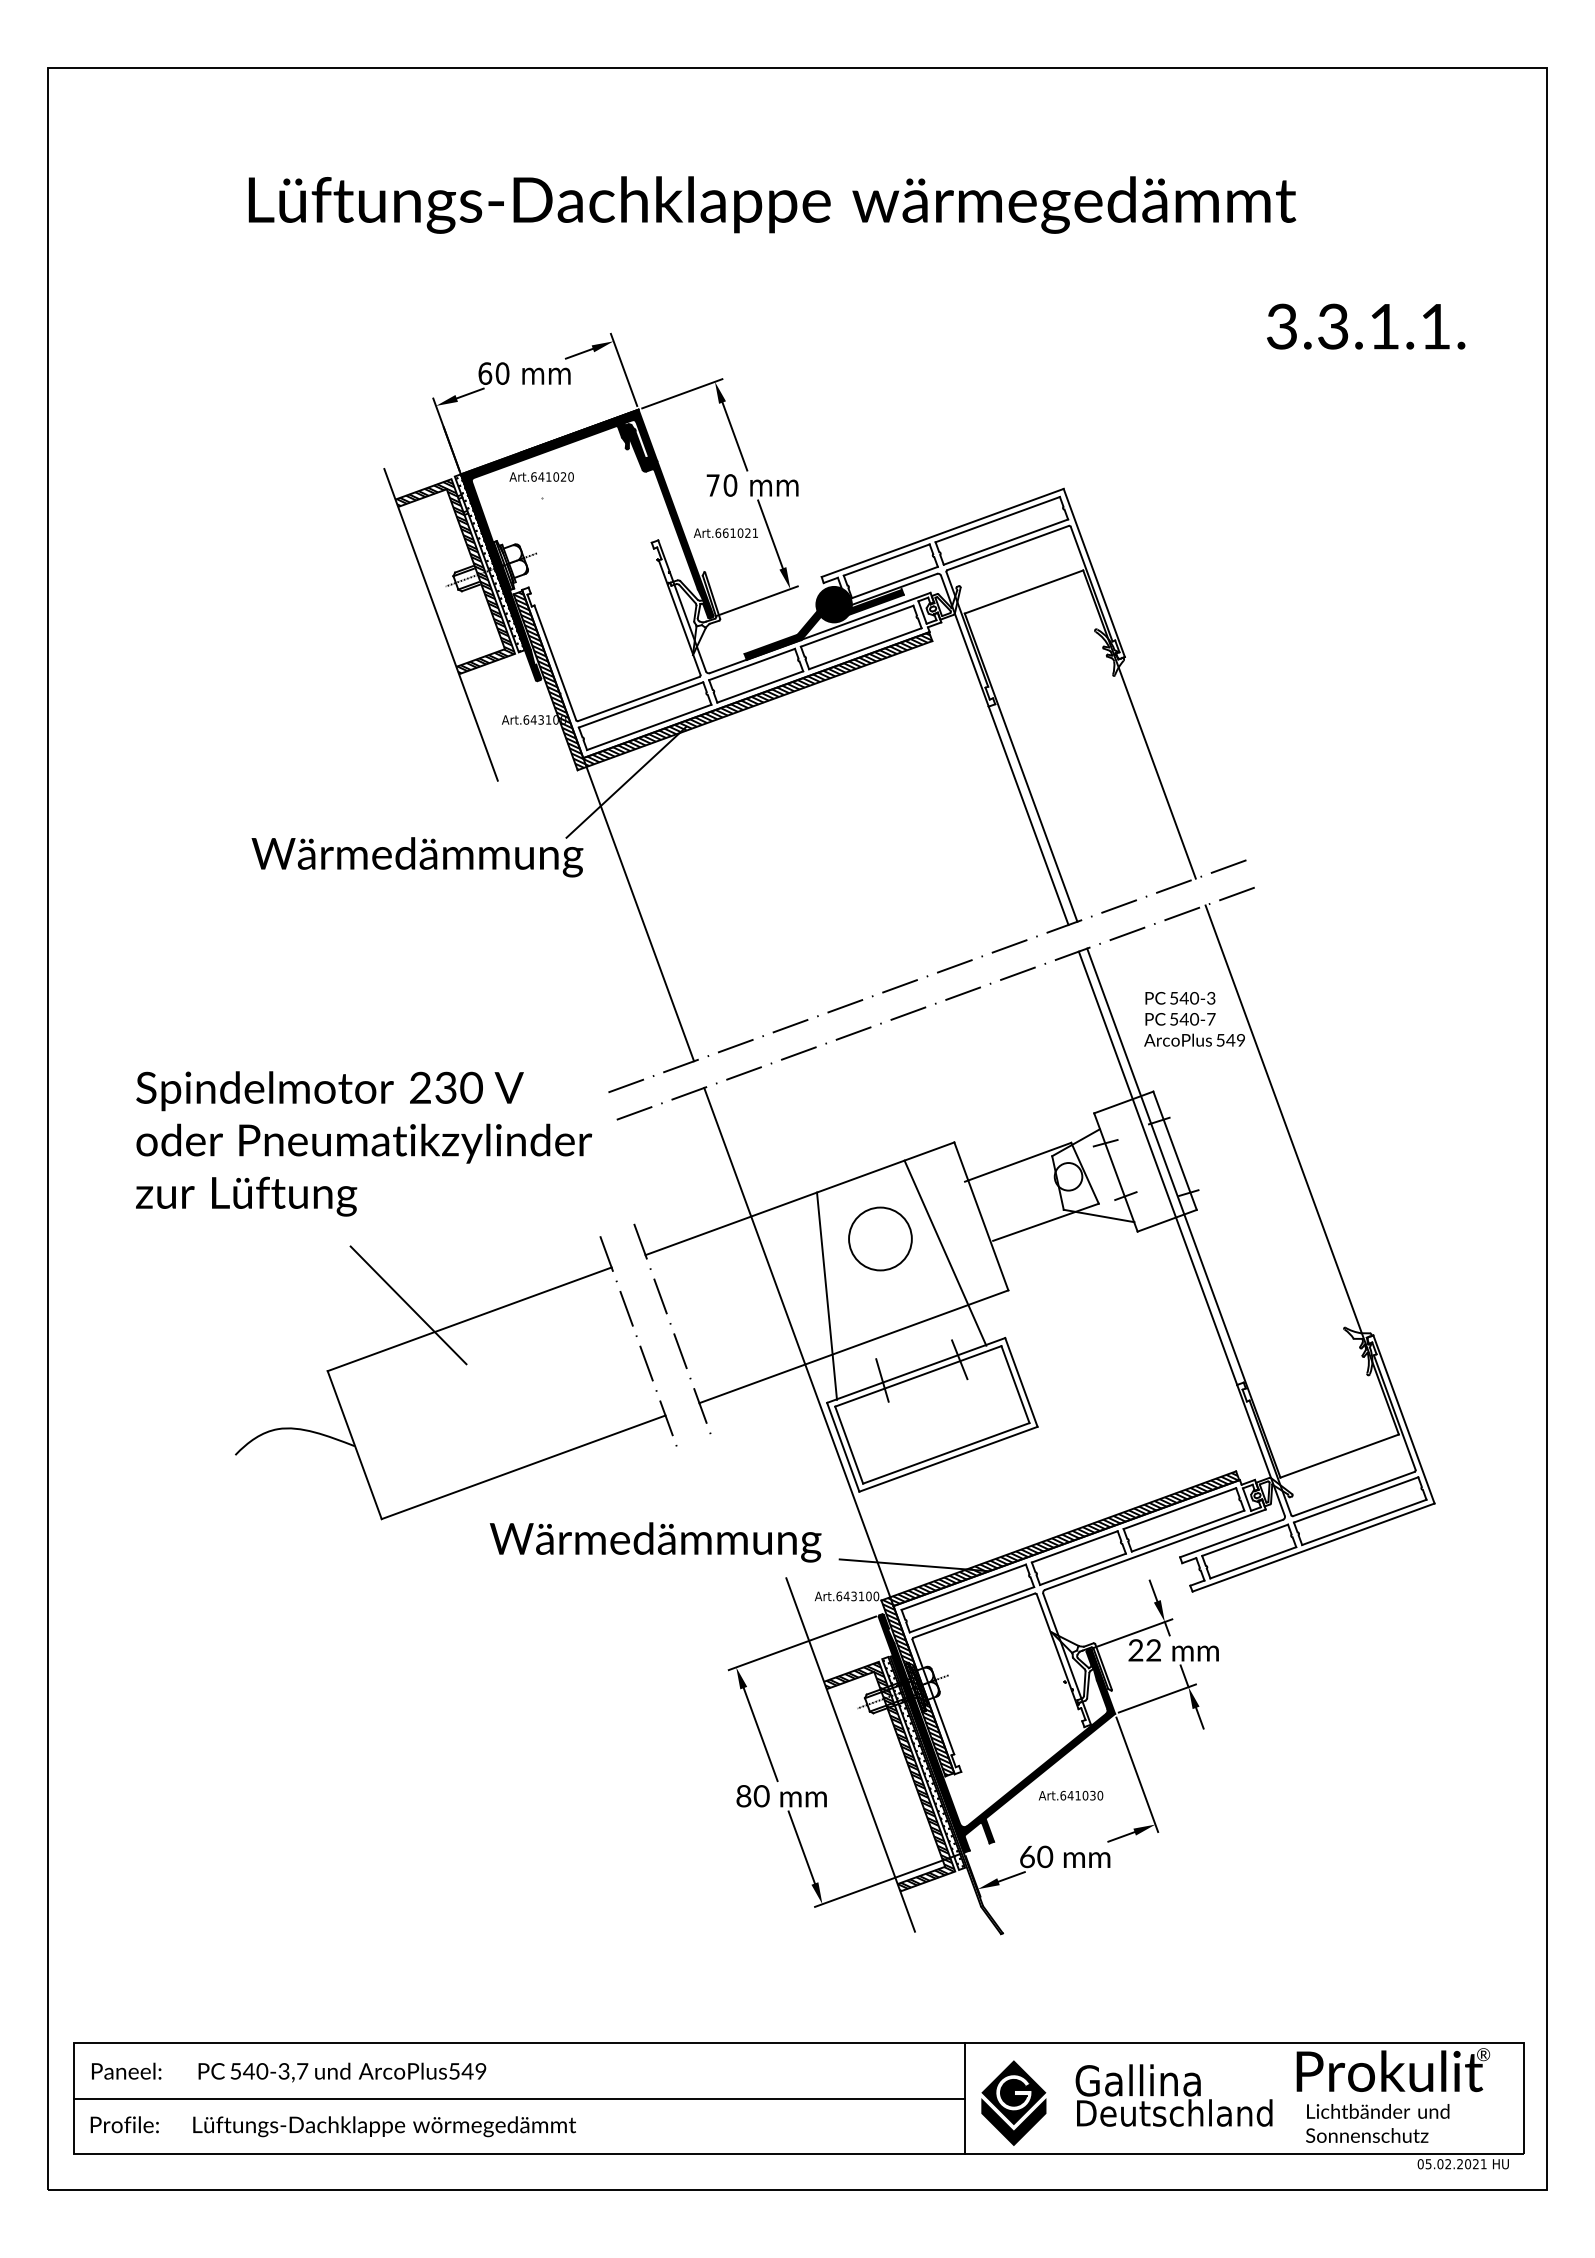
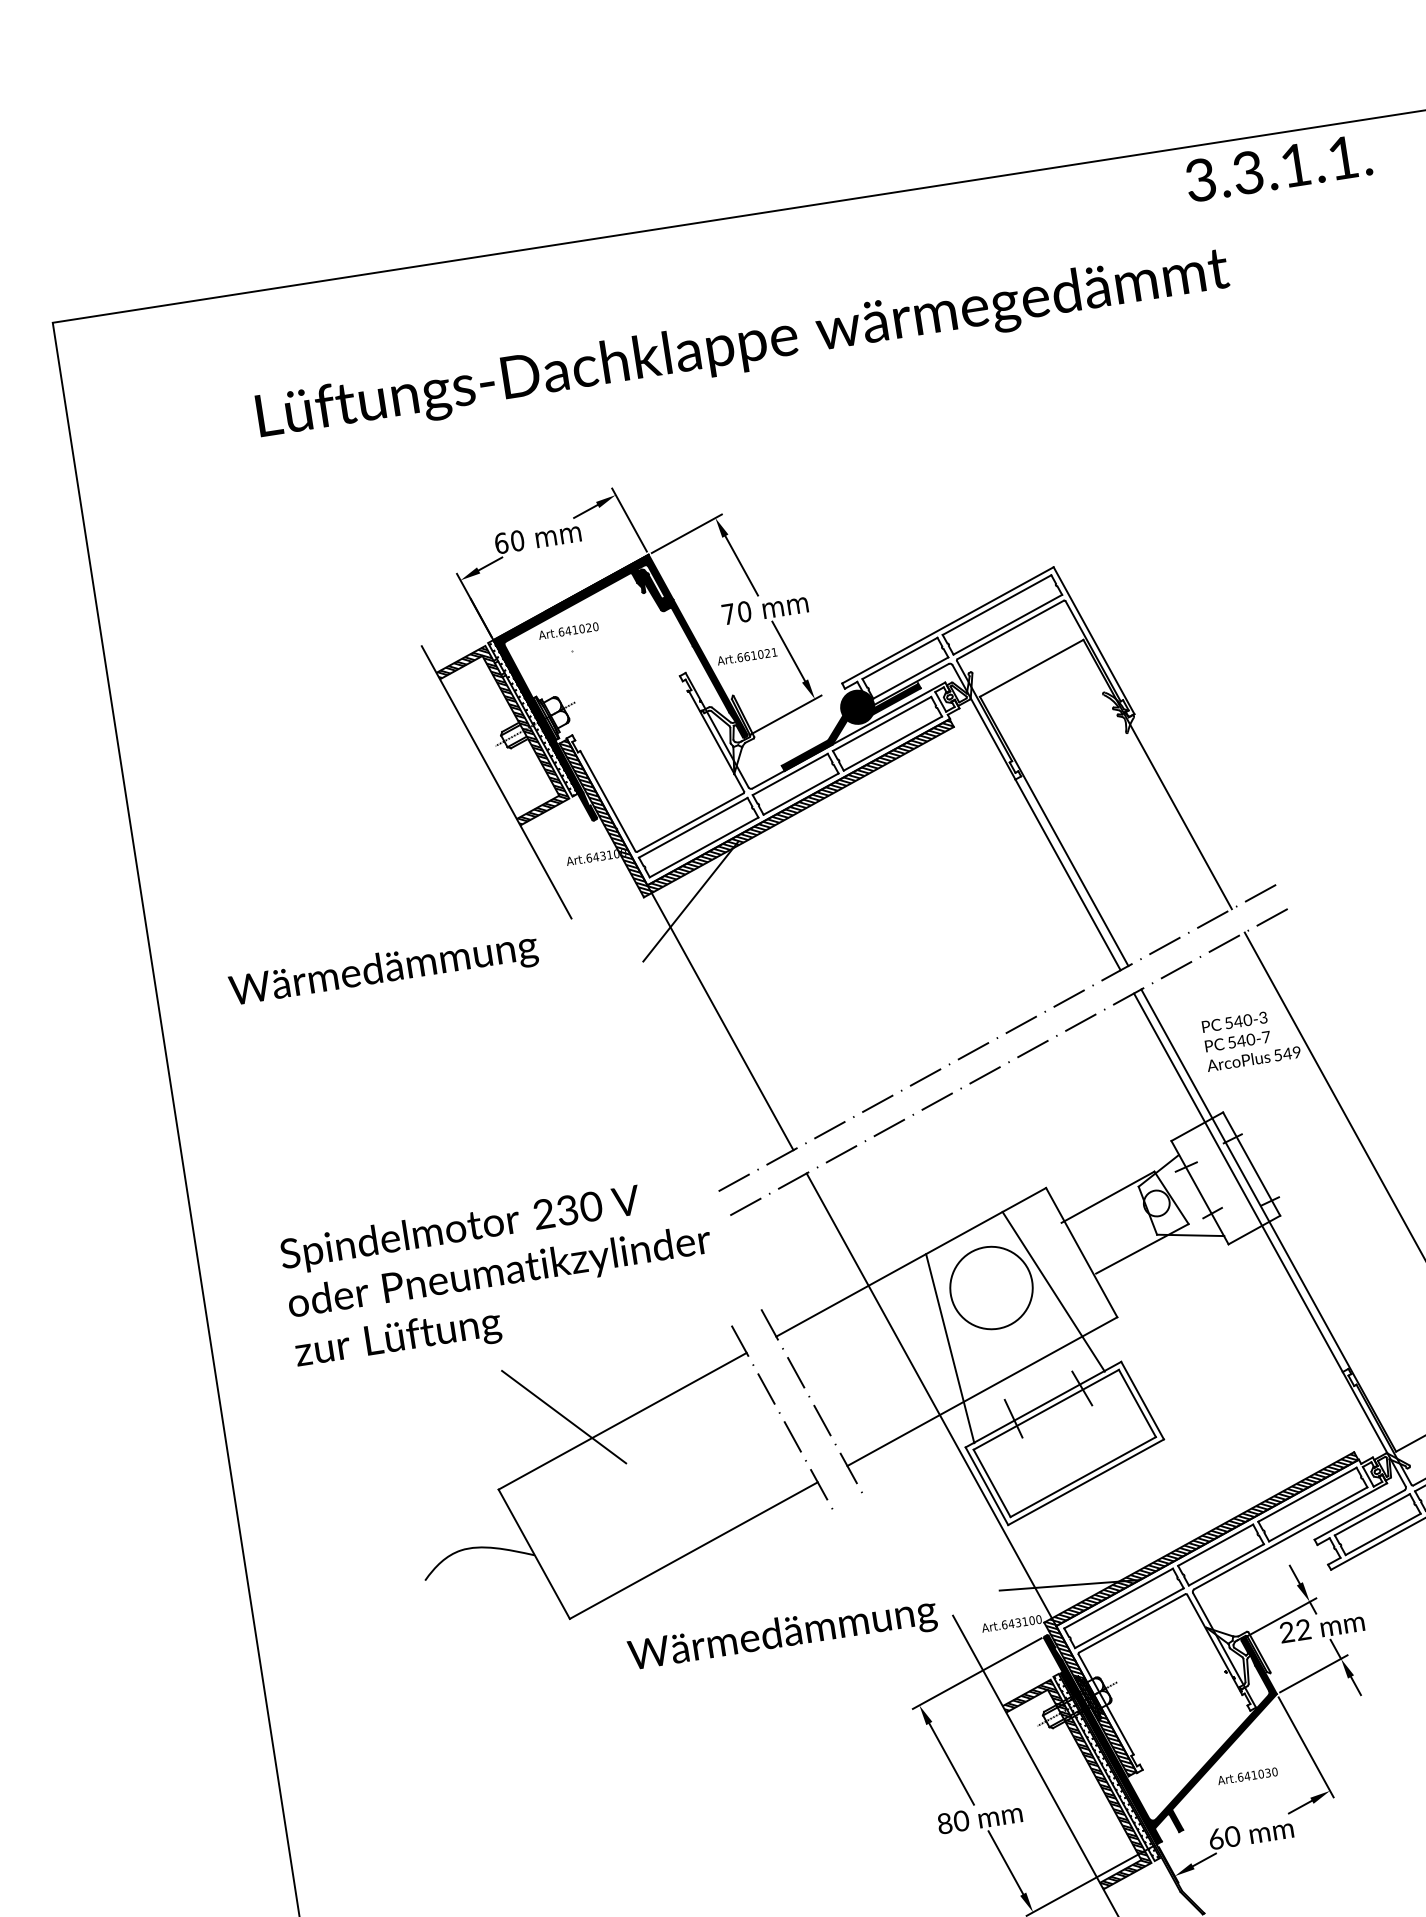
text: (1366, 326) -> (1278, 167), moved
text: (417, 857) -> (384, 971), moved
circle: (880, 1238) -> (991, 1287), size x1.4
text: (655, 1542) -> (782, 1635), moved

